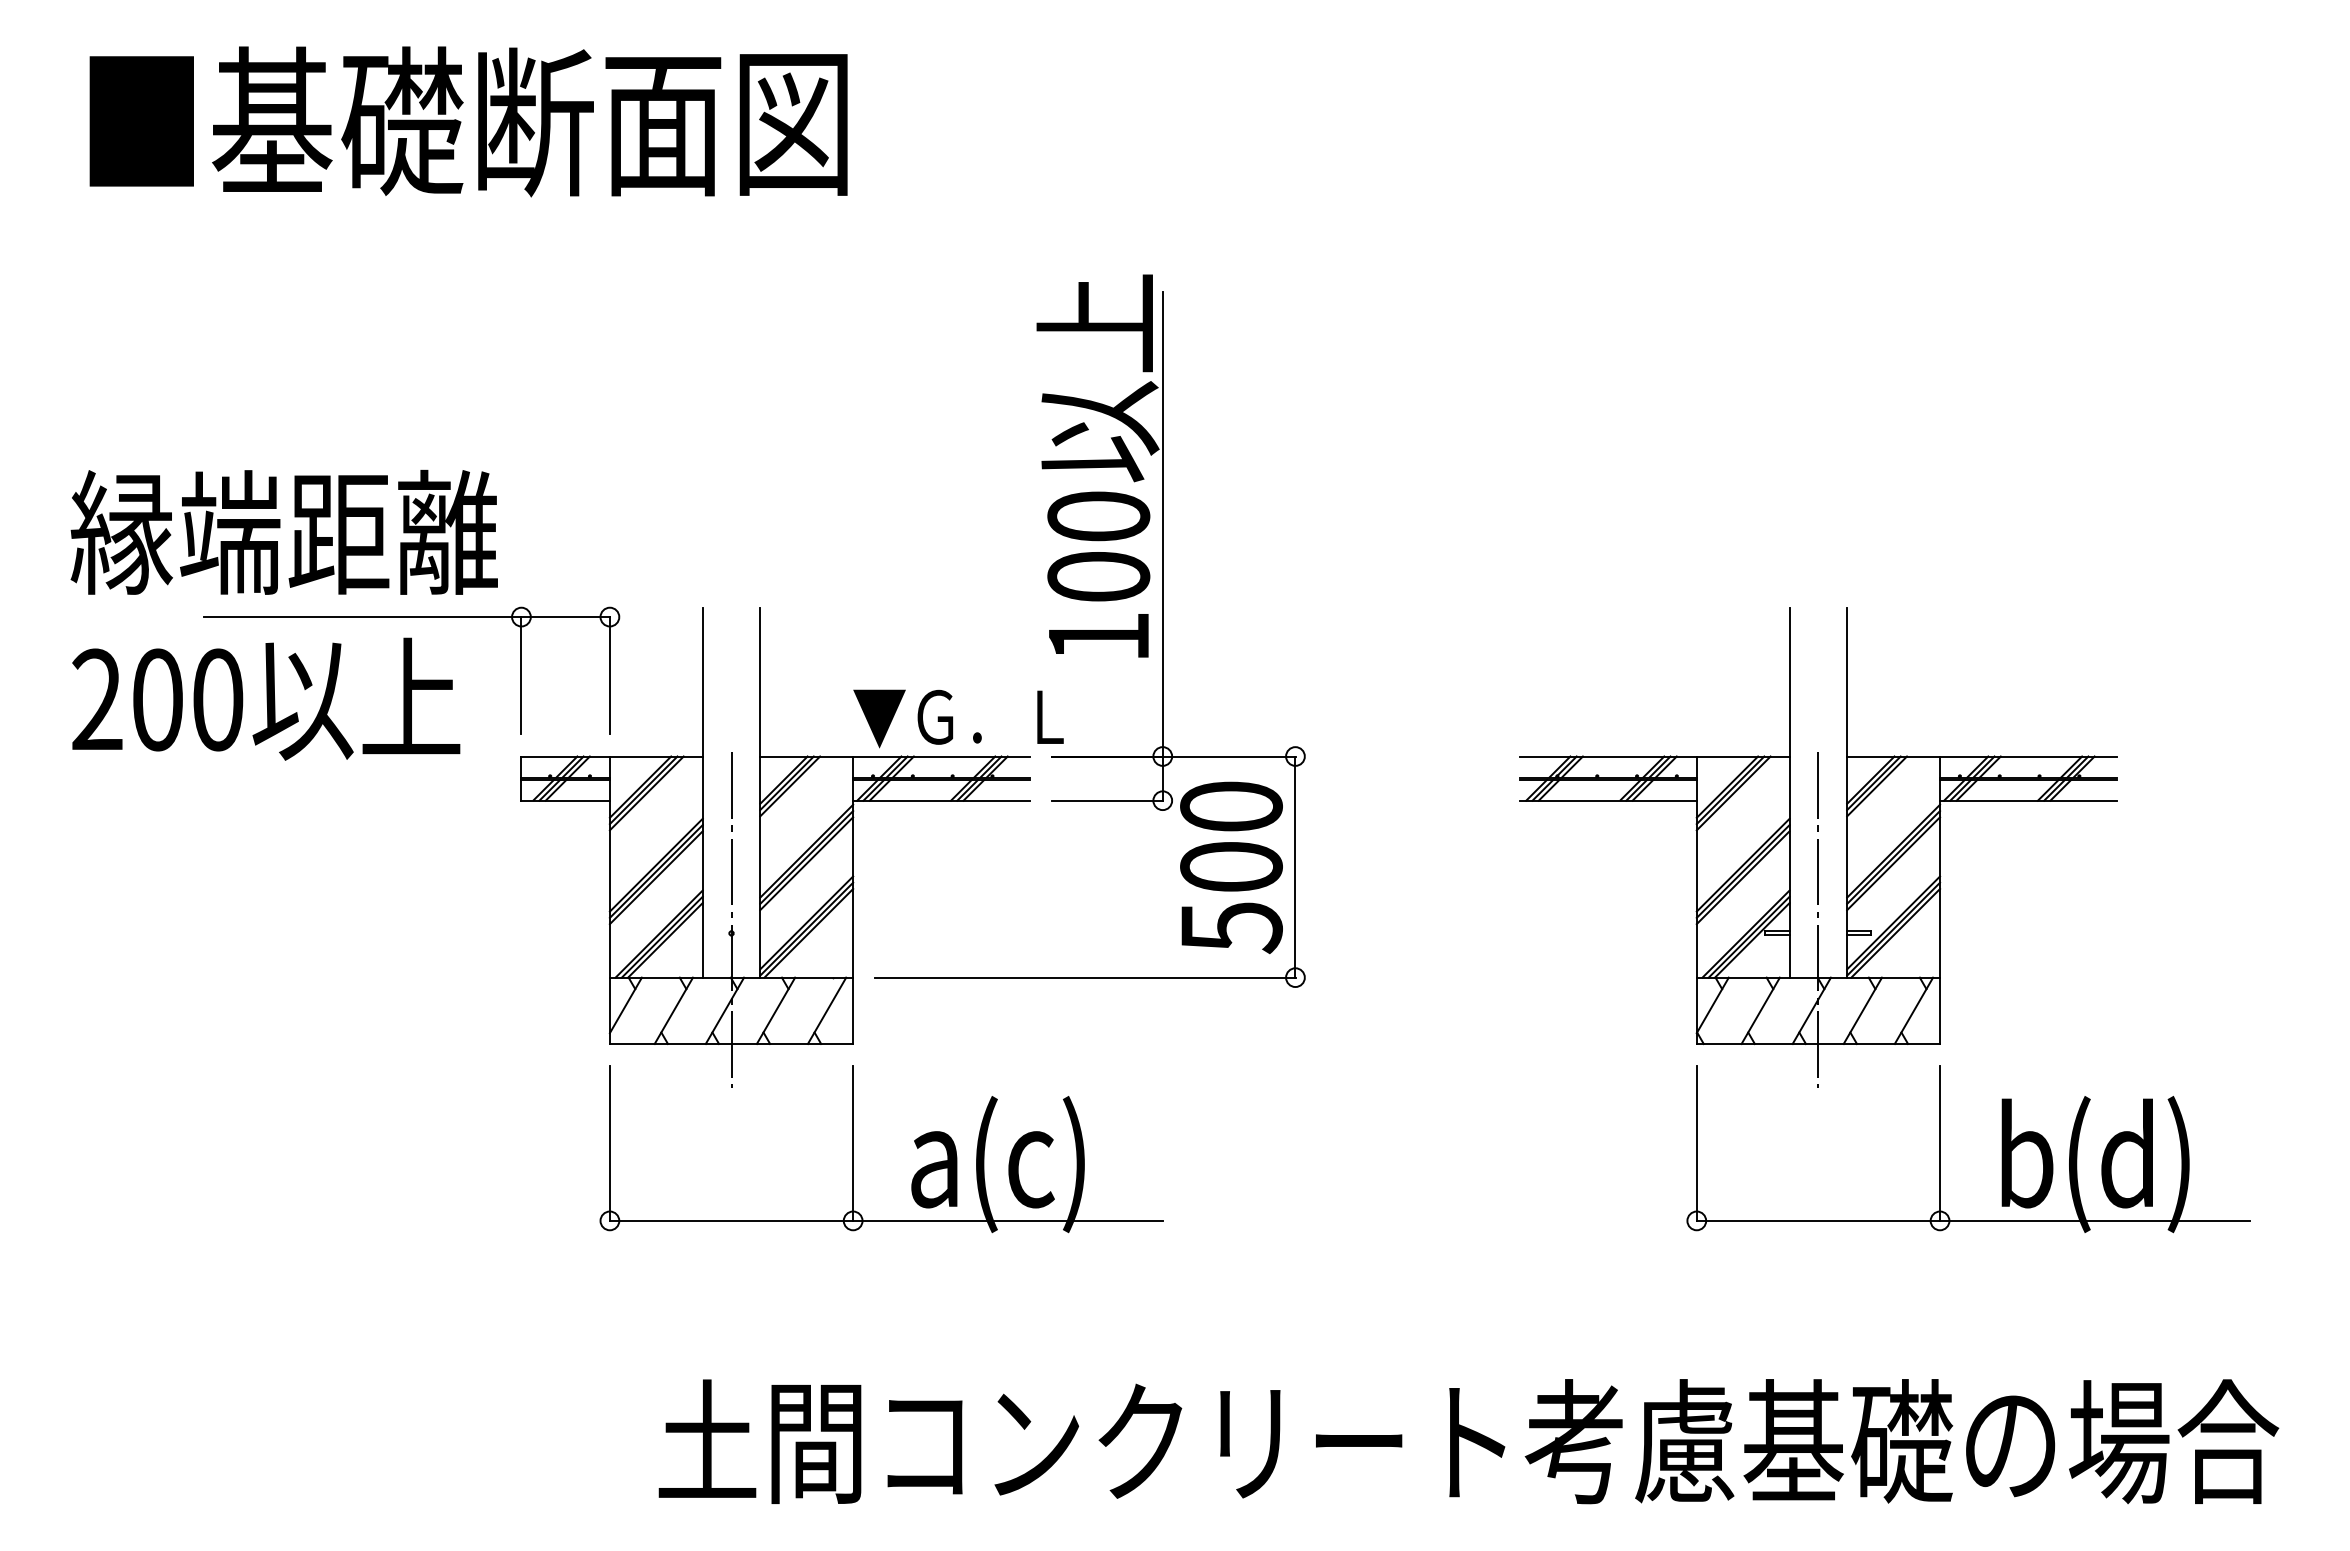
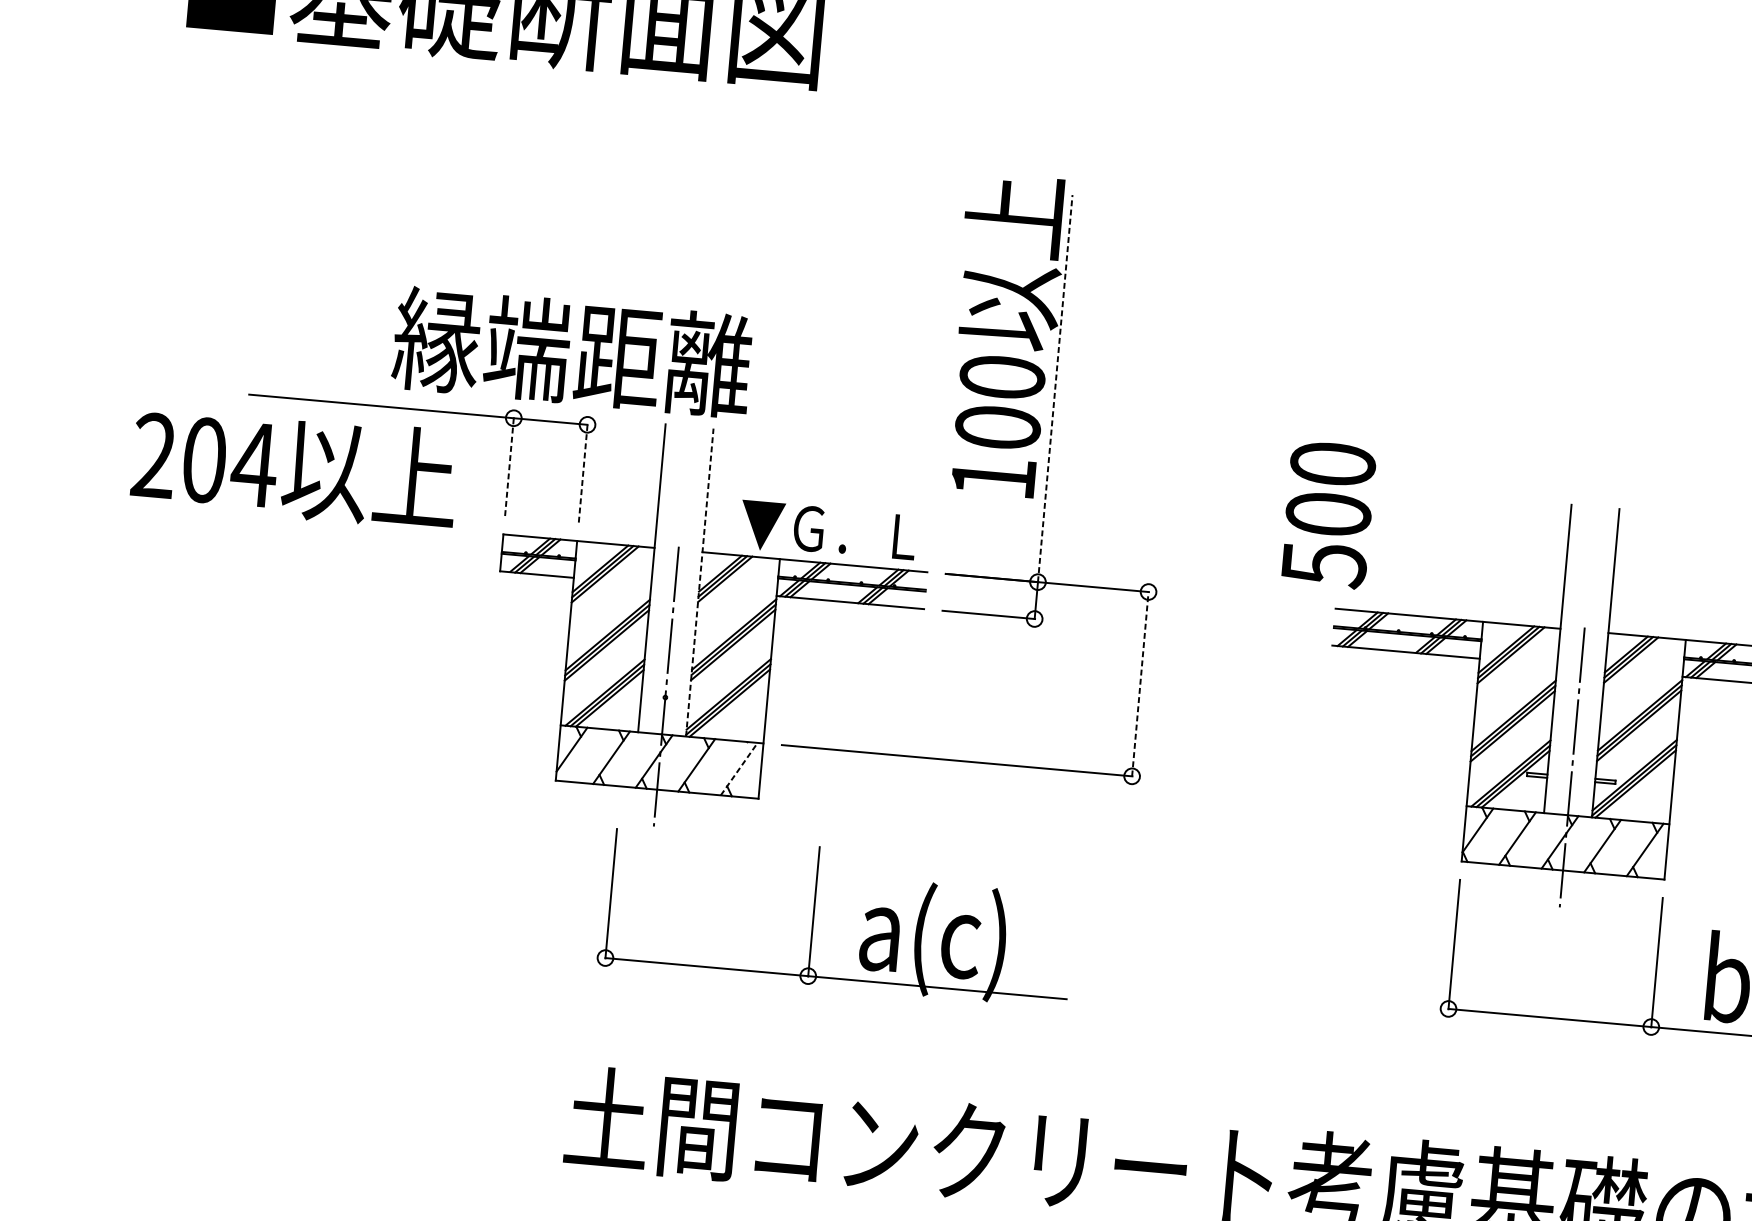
line: (1162, 523) -> (1055, 387), solid -> dashed
text: (283, 531) -> (571, 351), moved
line: (521, 675) -> (509, 466), solid -> dashed
line: (609, 675) -> (582, 473), solid -> dashed
text: (217, 699) -> (254, 464), 200 -> 204
text: (958, 718) -> (828, 531), moved
line: (760, 792) -> (700, 582), solid -> dashed
text: (1231, 867) -> (1328, 514), moved
line: (1295, 867) -> (1140, 684), solid -> dashed
line: (827, 1010) -> (739, 768), solid -> dashed
part: (853, 1149) -> (813, 916), moved

